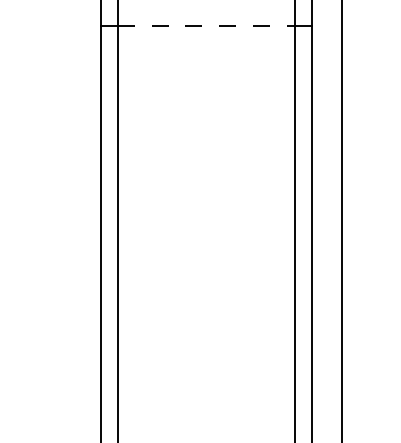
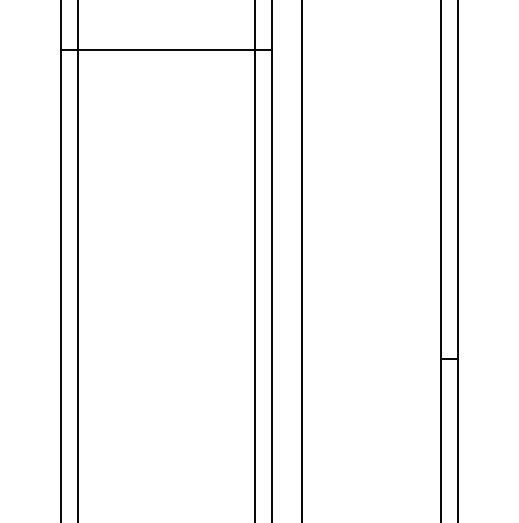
line: (206, 26) -> (166, 50), dashed -> solid

